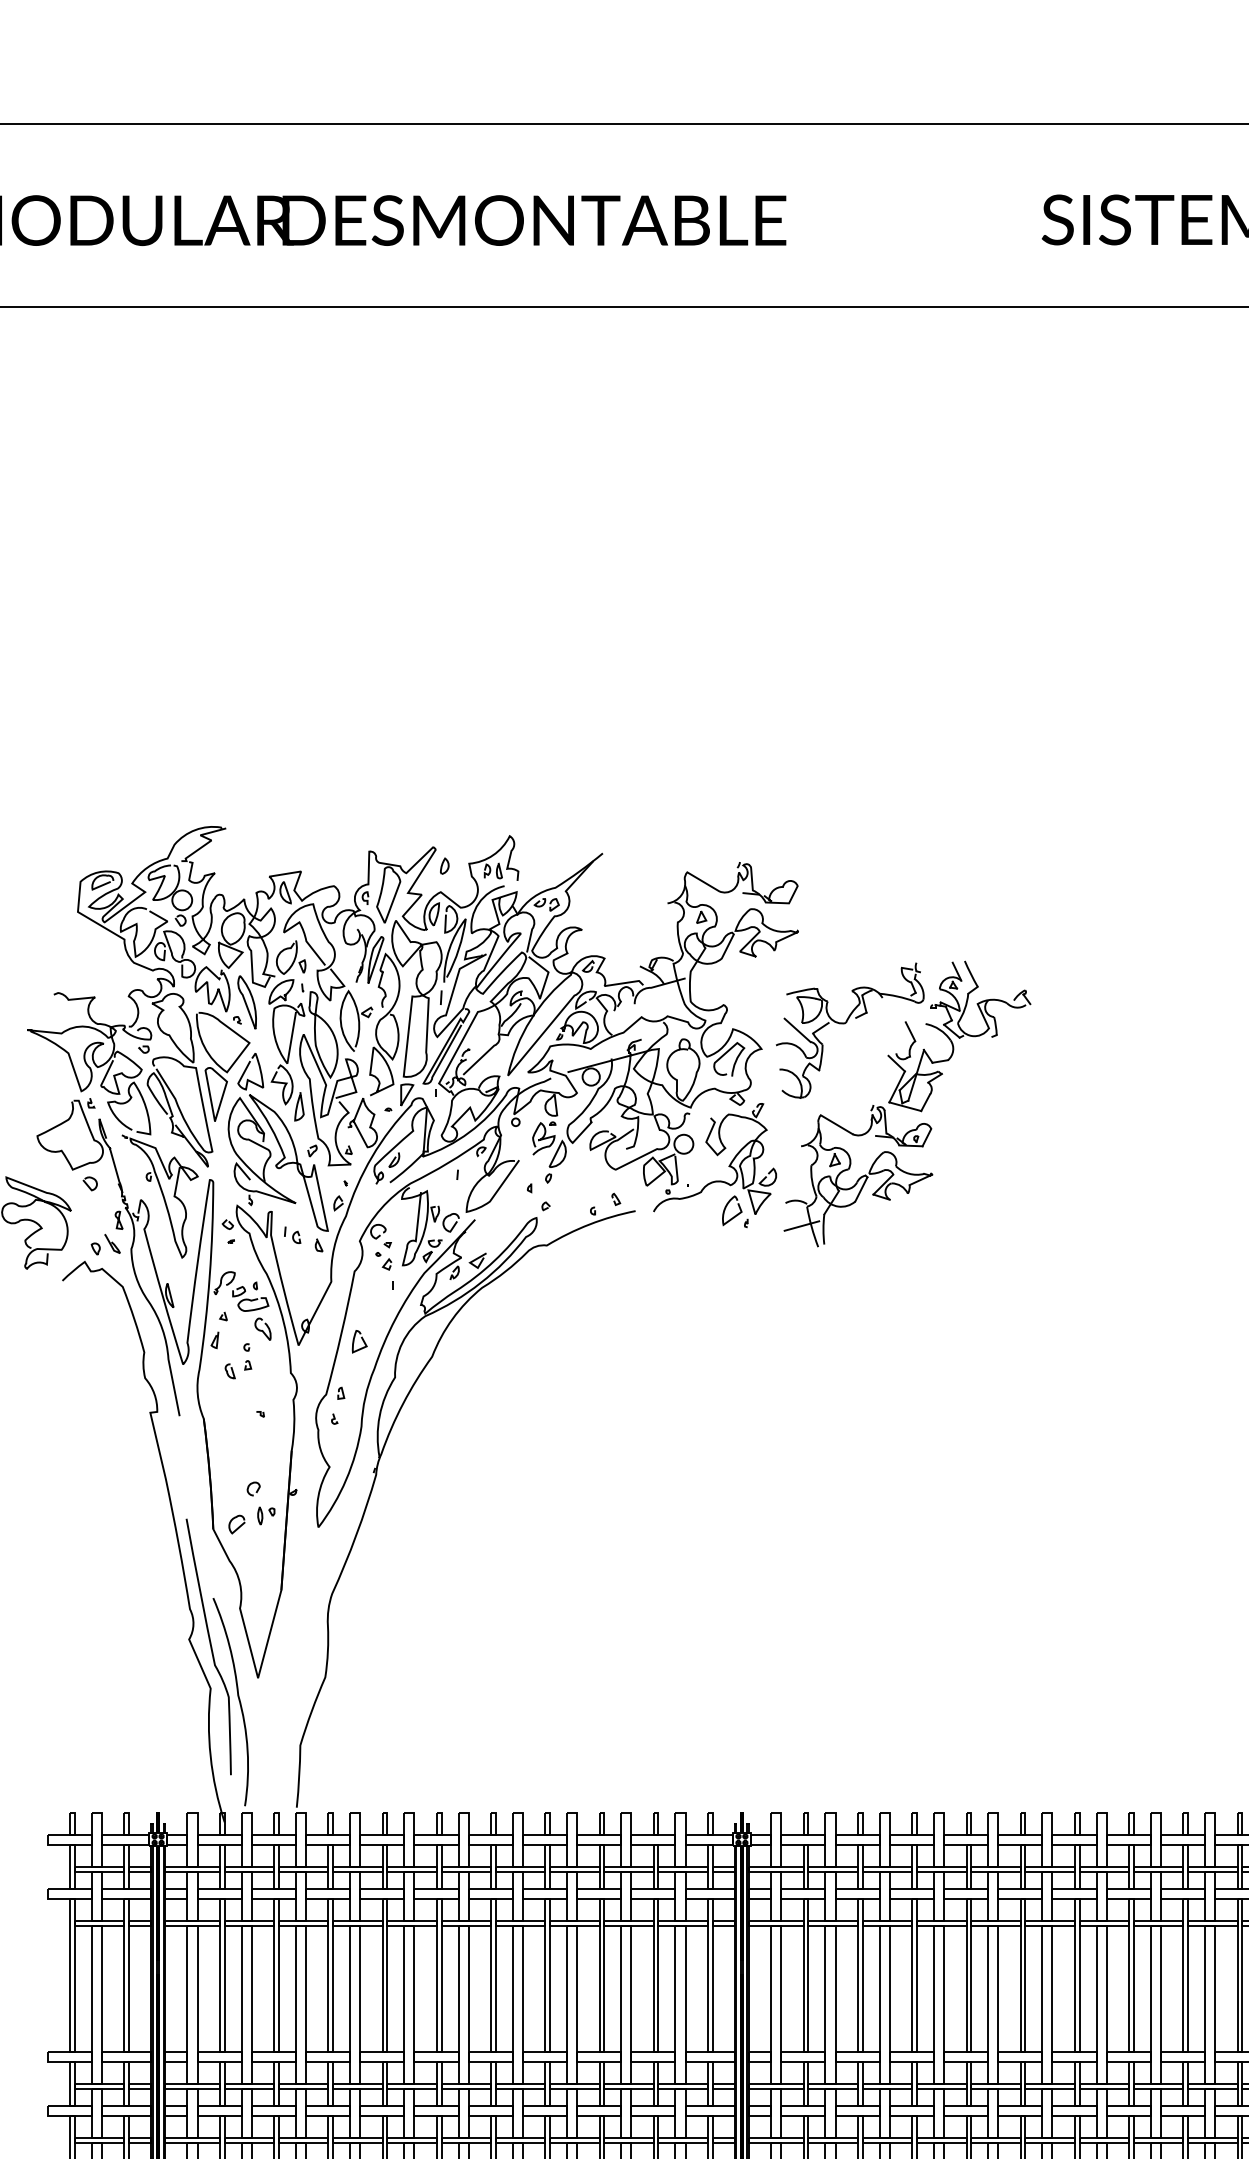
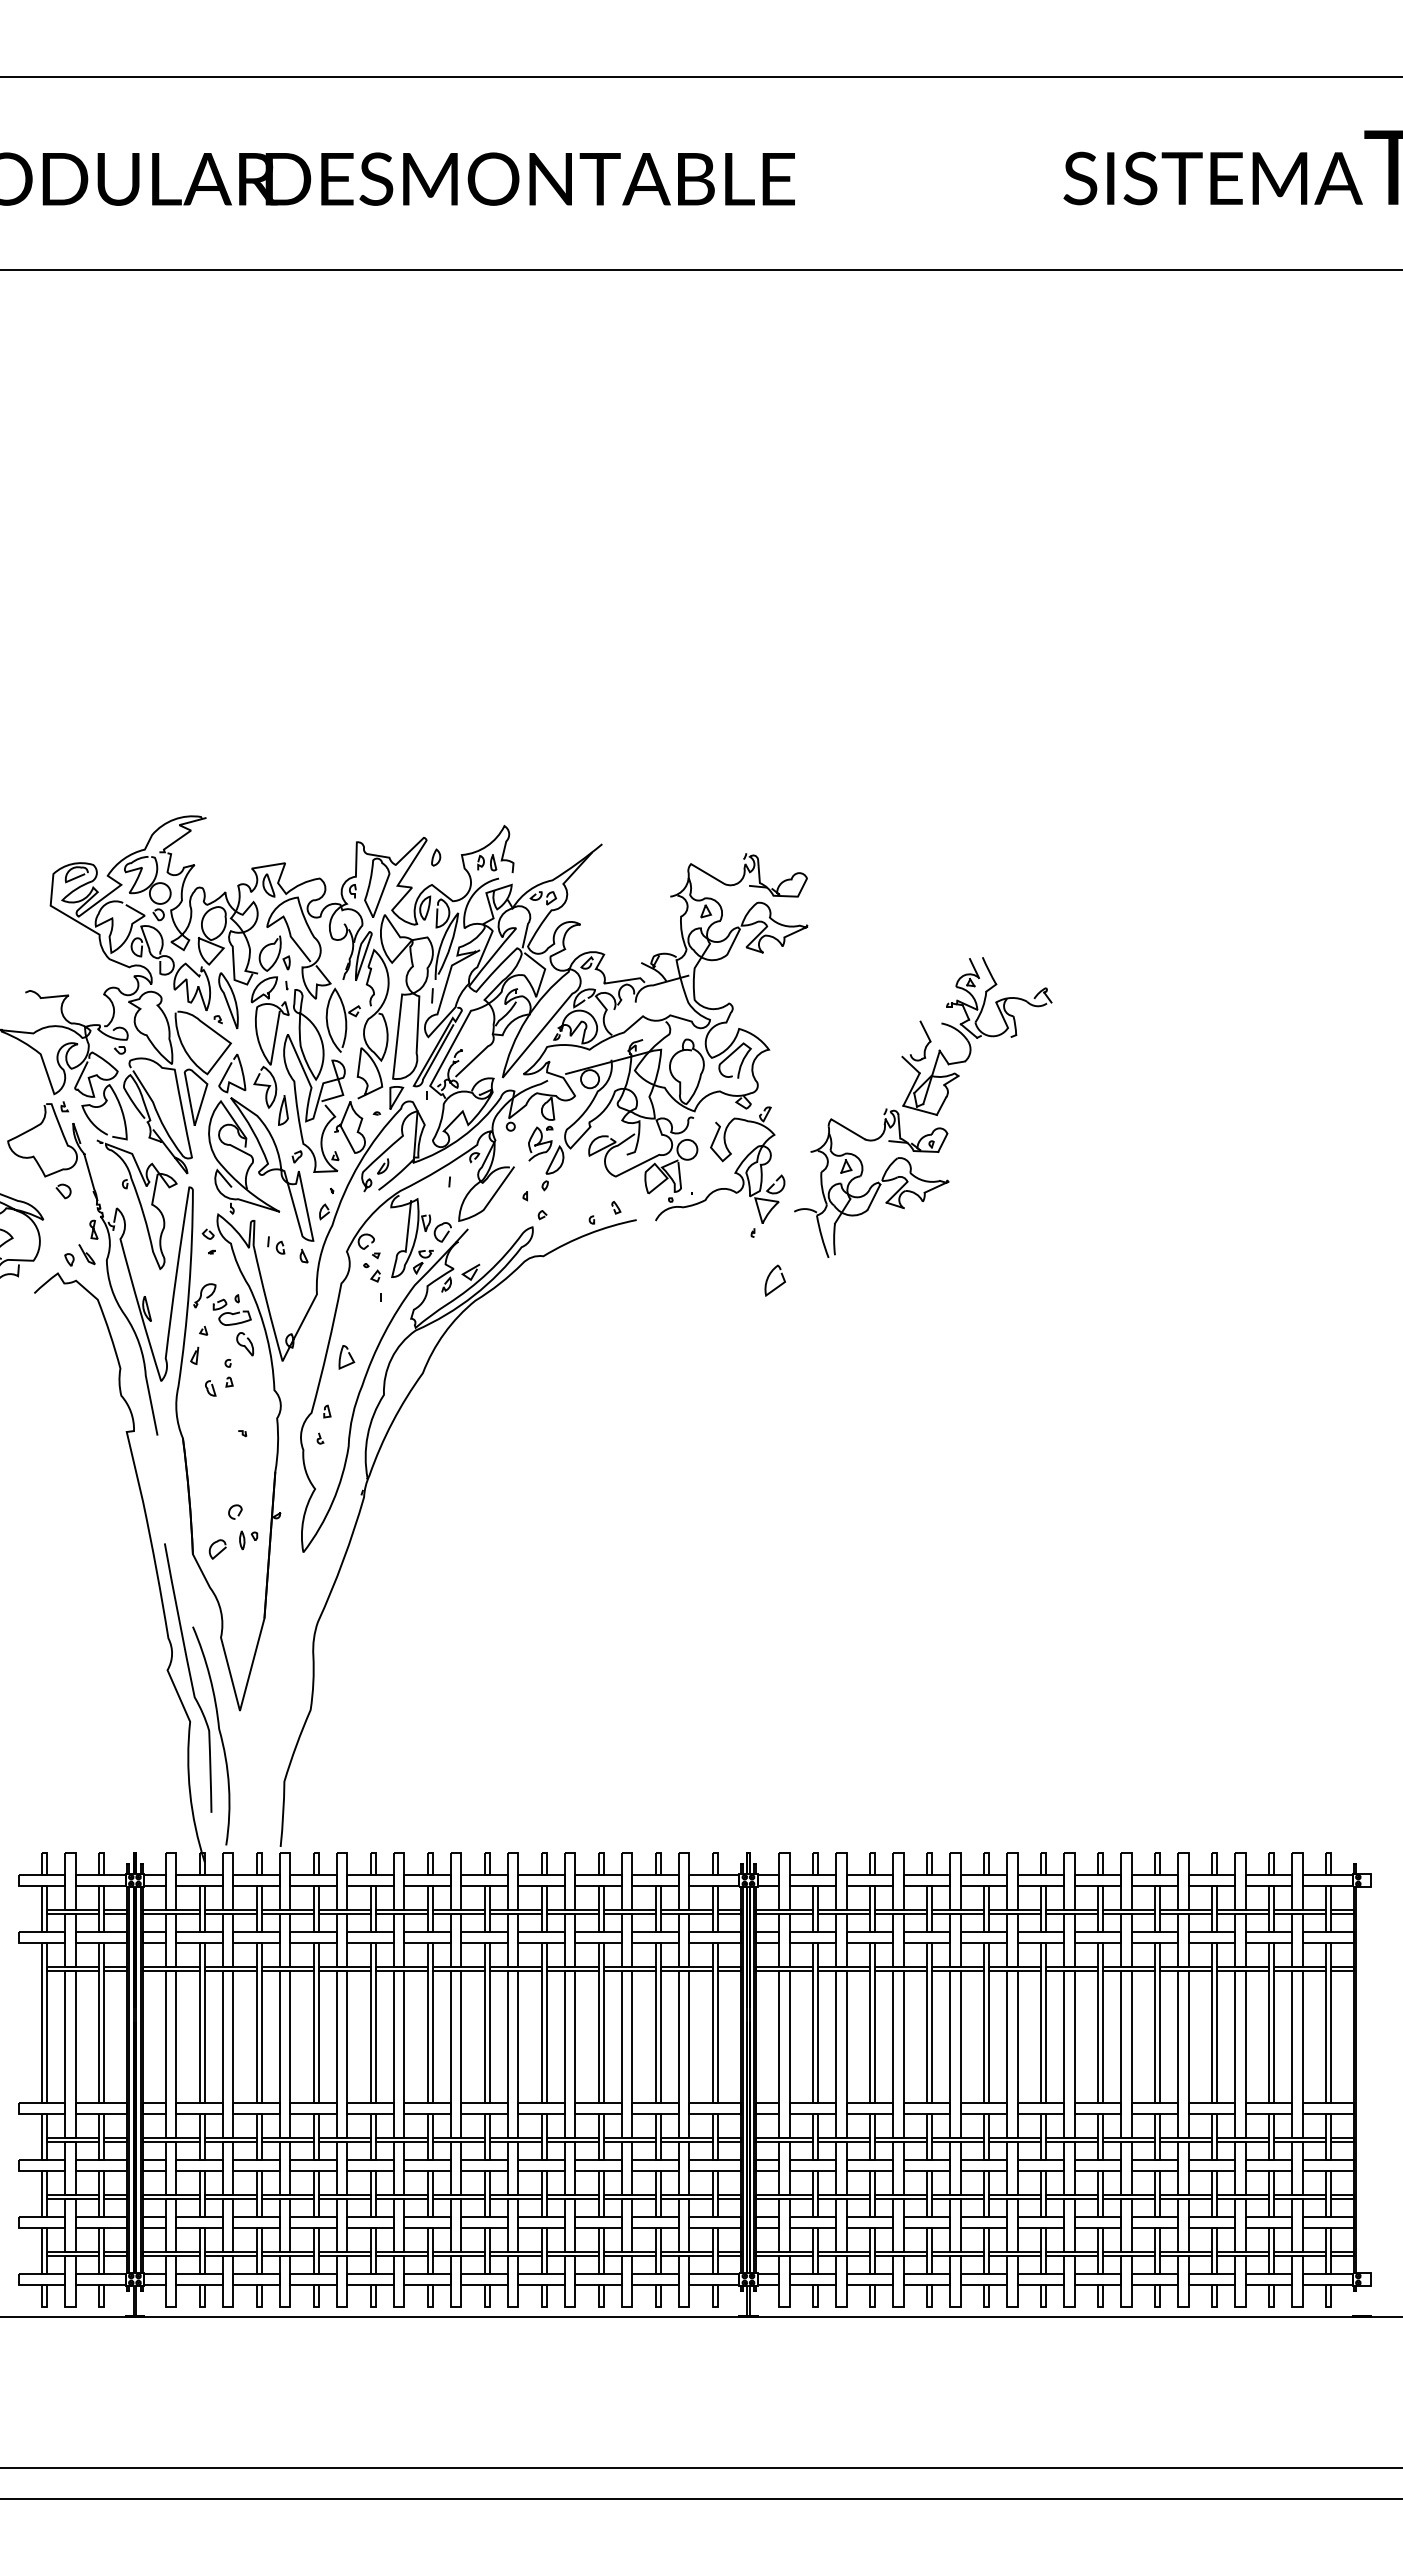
part: (845, 1024) -> (857, 1023), removed
curve: (726, 1207) -> (769, 1277), moved
line: (801, 1225) -> (811, 1235), removed

